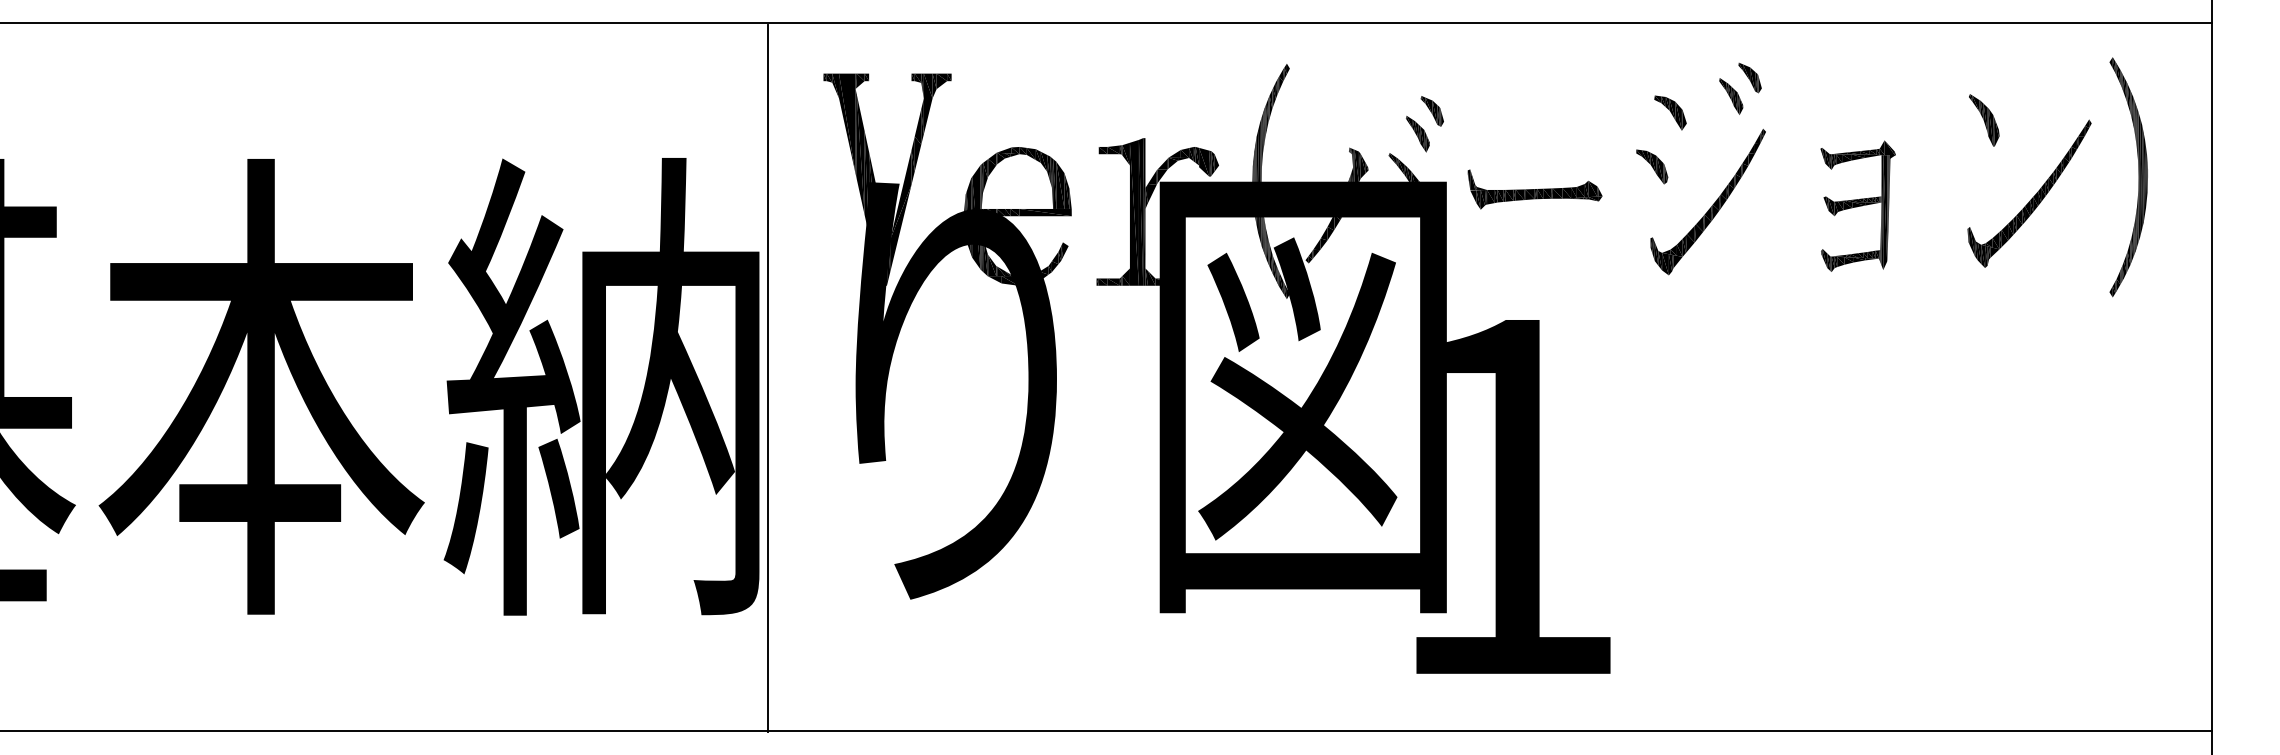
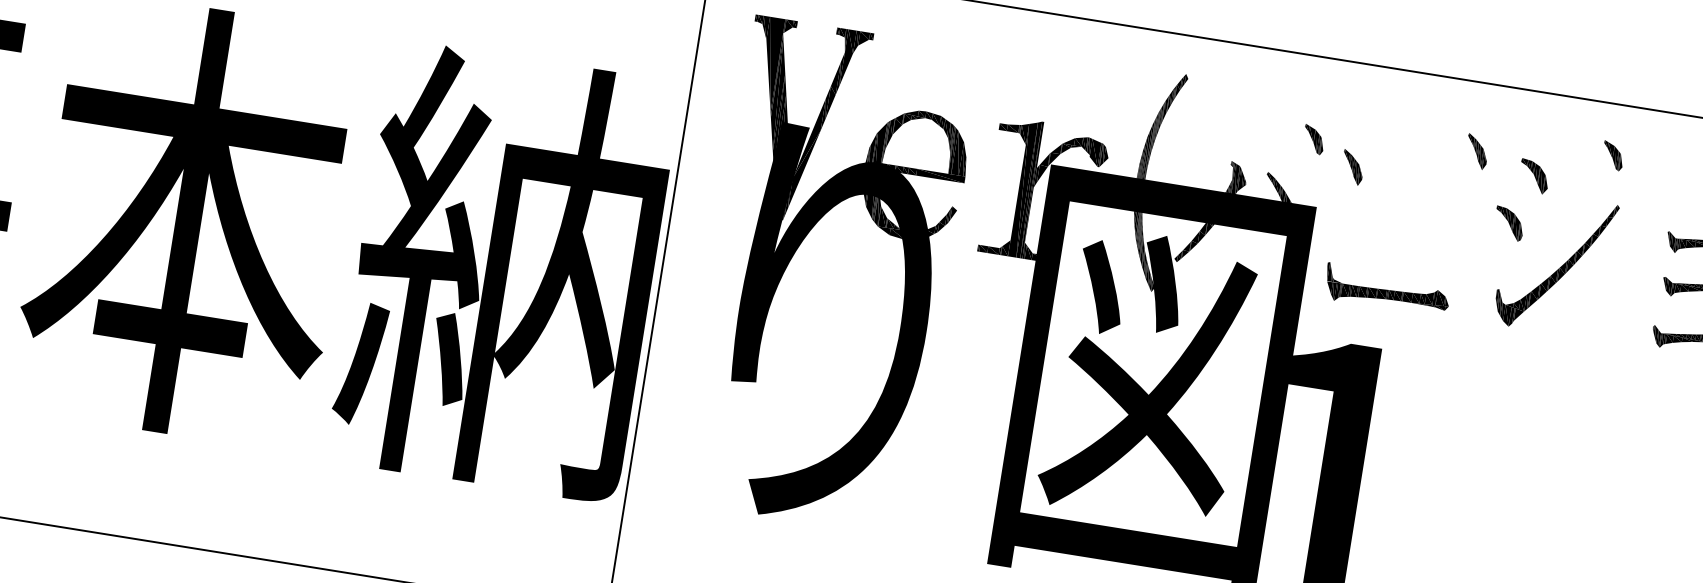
part: (1731, 96) -> (1477, 151), moved
part: (1417, 134) -> (1352, 167), moved
part: (1534, 189) -> (1386, 290), moved

